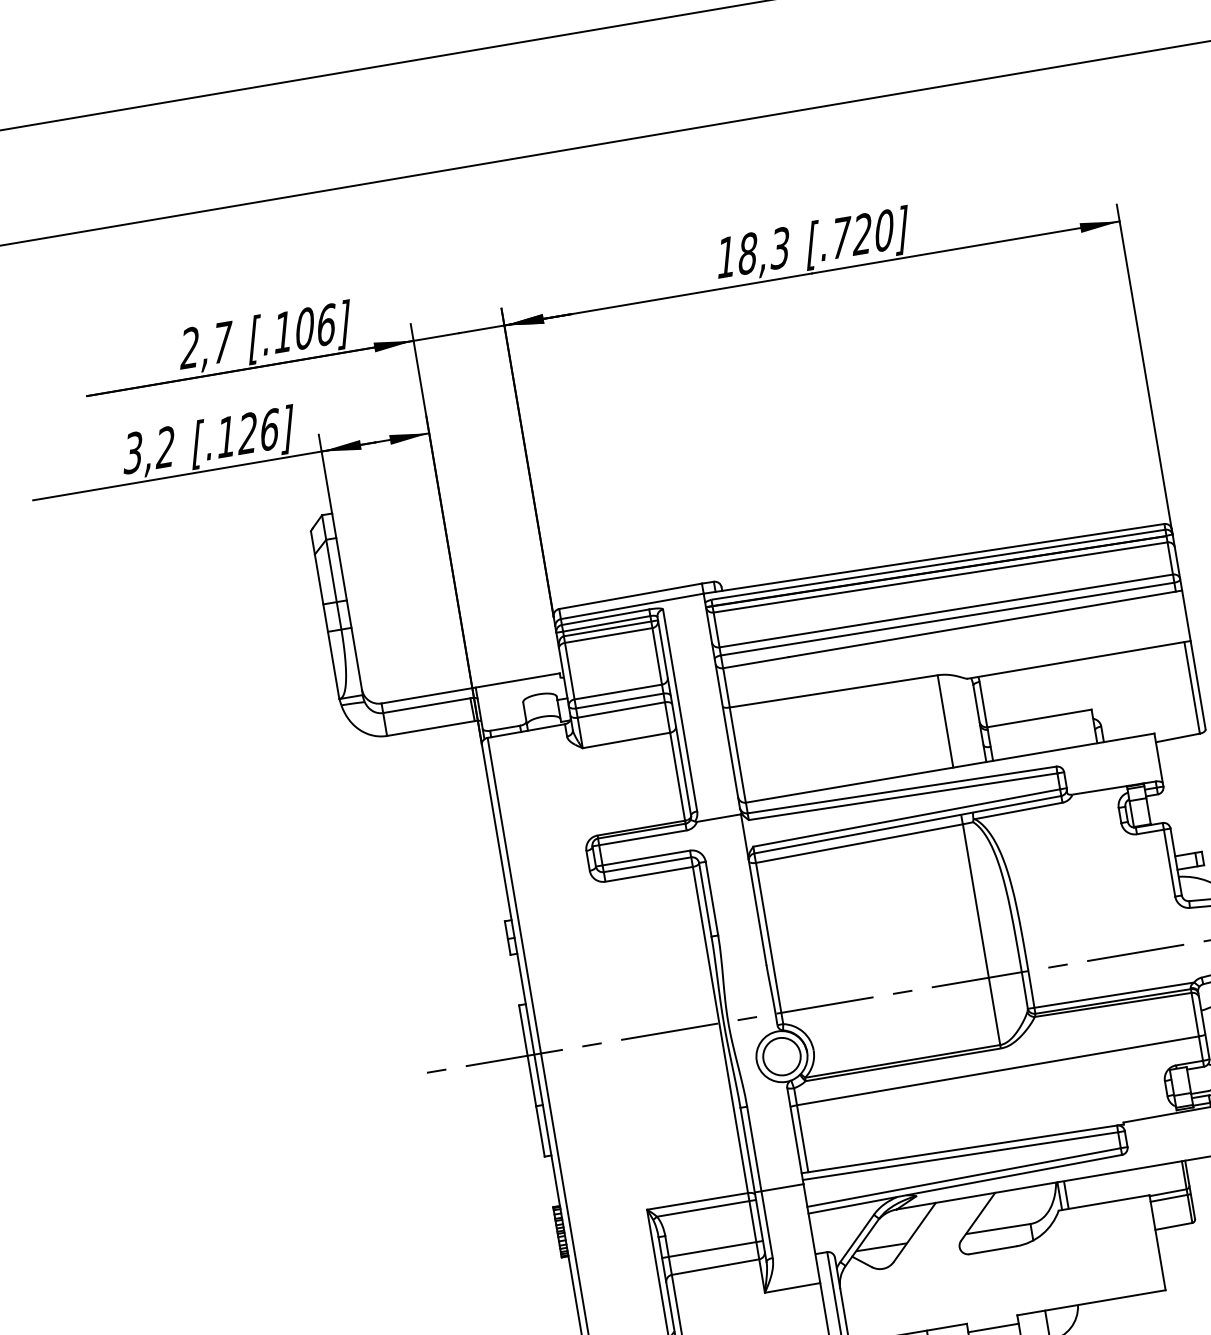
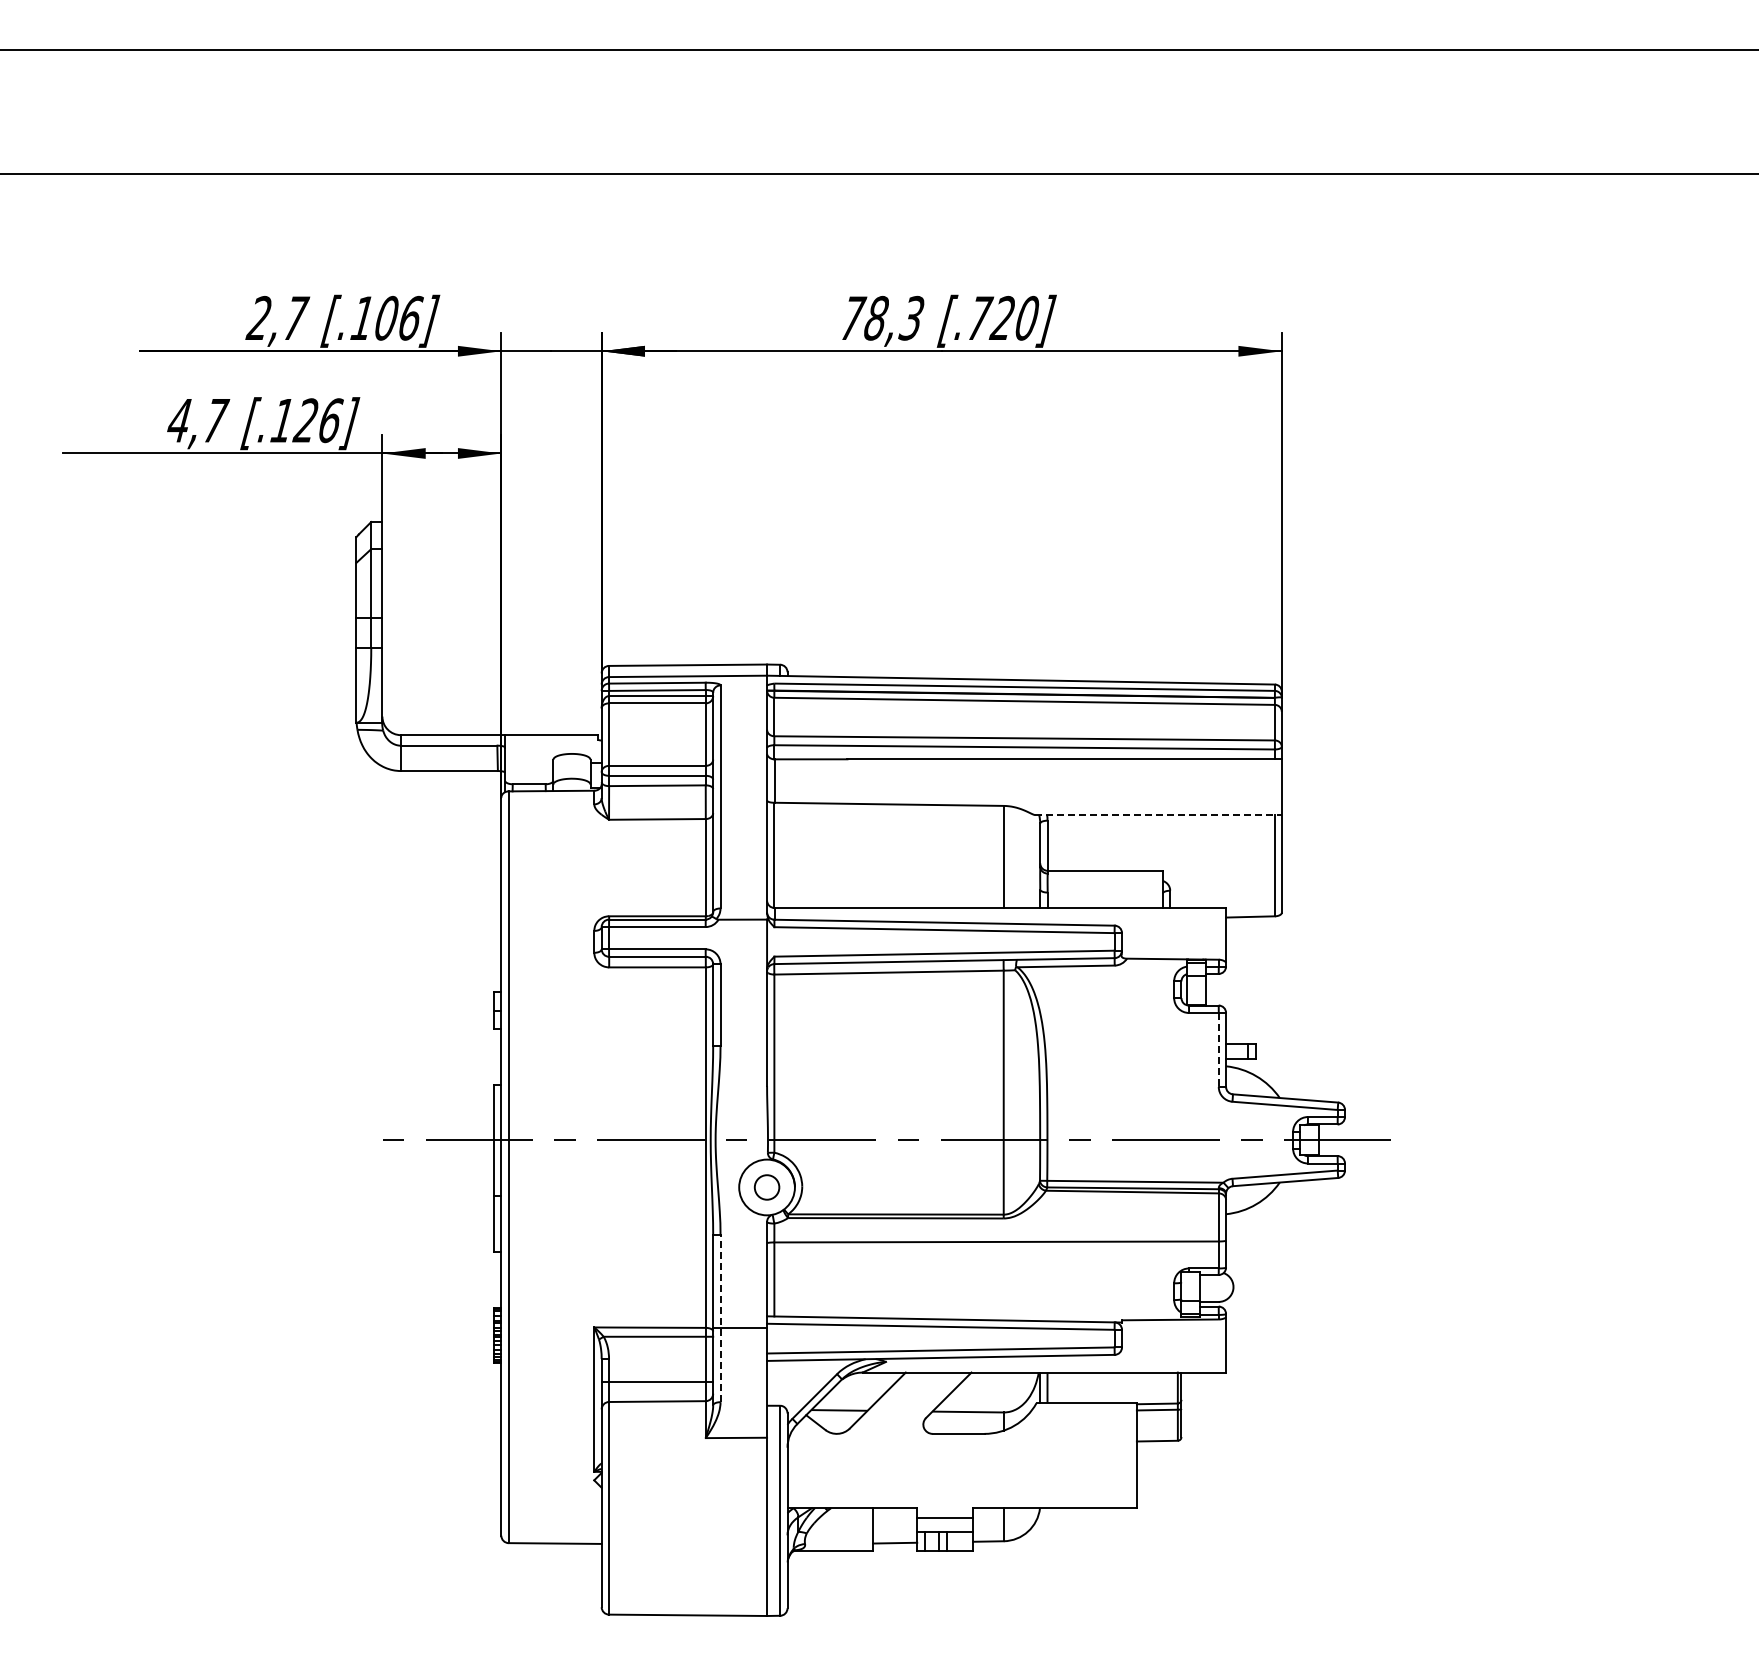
text: (727, 256) -> (853, 317), 18,3 -> 78,3
text: (149, 449) -> (197, 420), 3,2 -> 4,7
line: (1080, 660) -> (1159, 815), solid -> dashed
line: (1169, 862) -> (1218, 1049), solid -> dashed
circle: (781, 1056) -> (766, 1187), size x0.6
line: (759, 1182) -> (720, 1318), solid -> dashed

